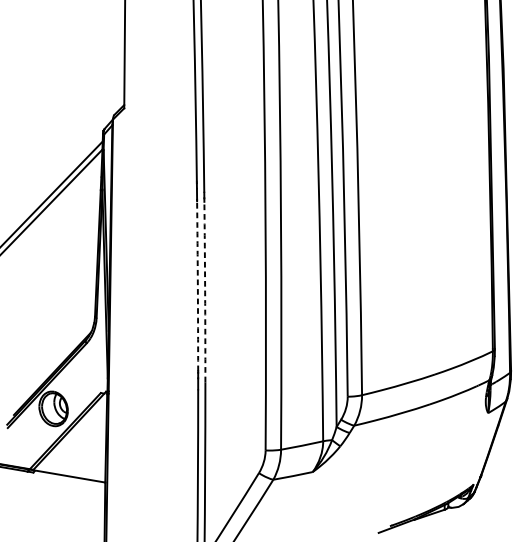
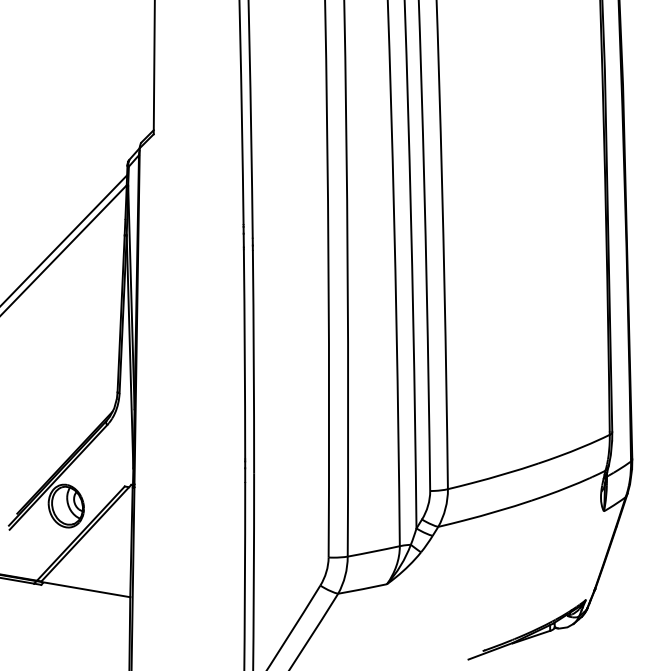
arc: (197, 286) -> (244, 354), dashed -> solid
arc: (204, 292) -> (253, 361), dashed -> solid

